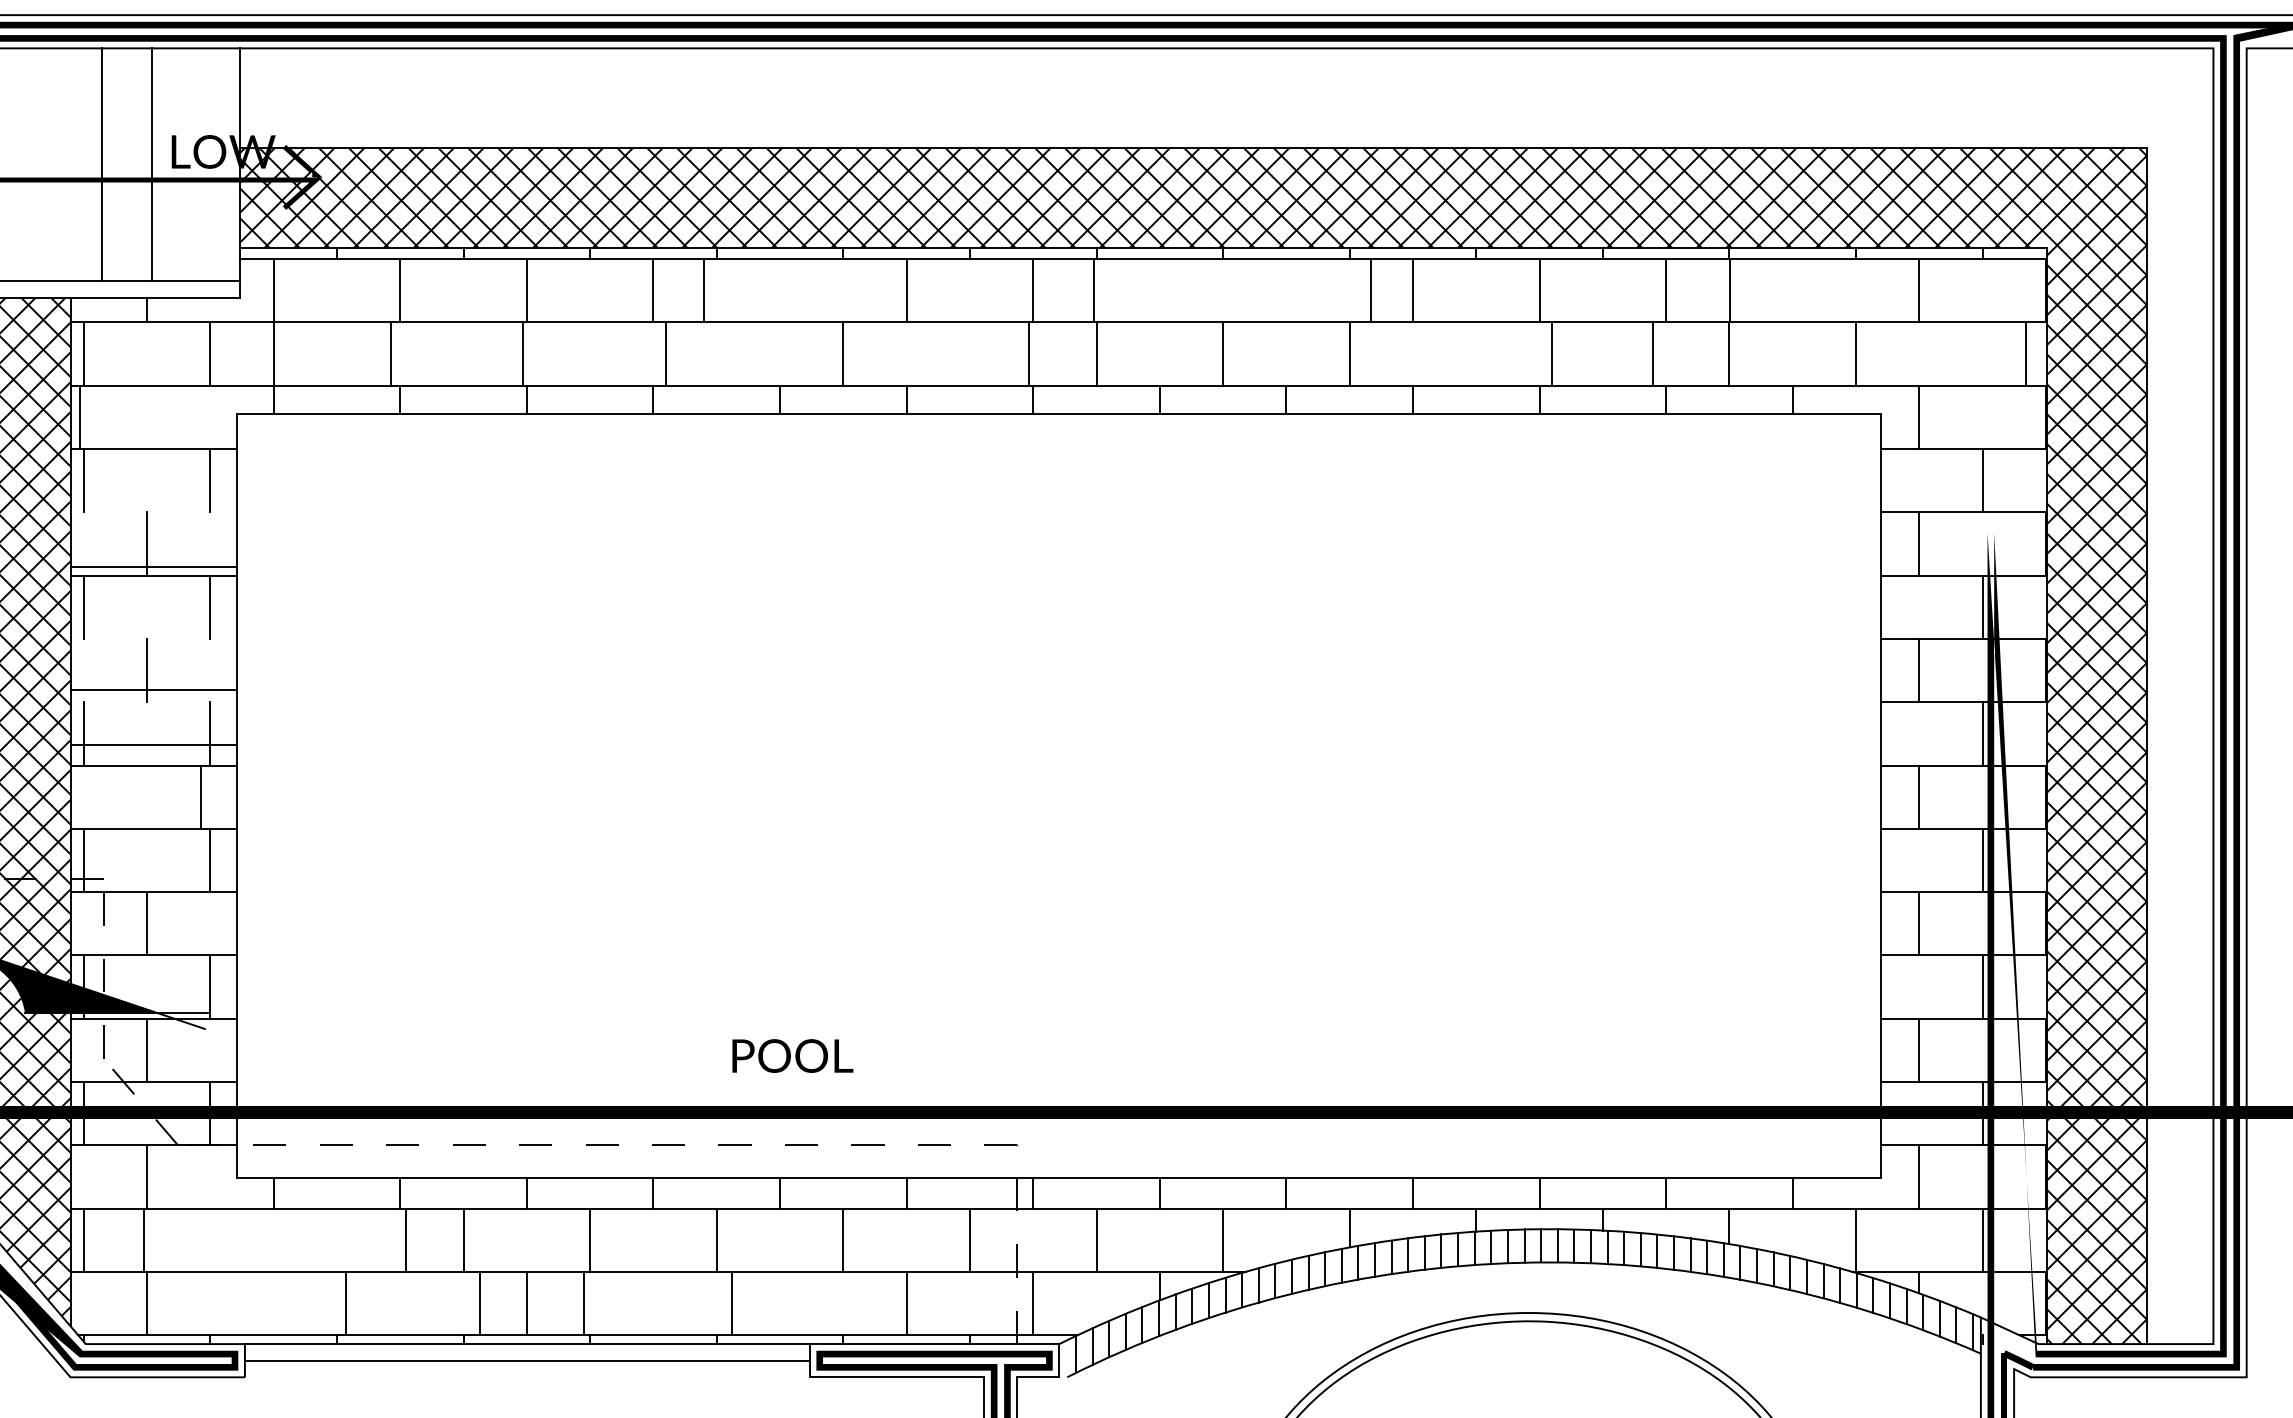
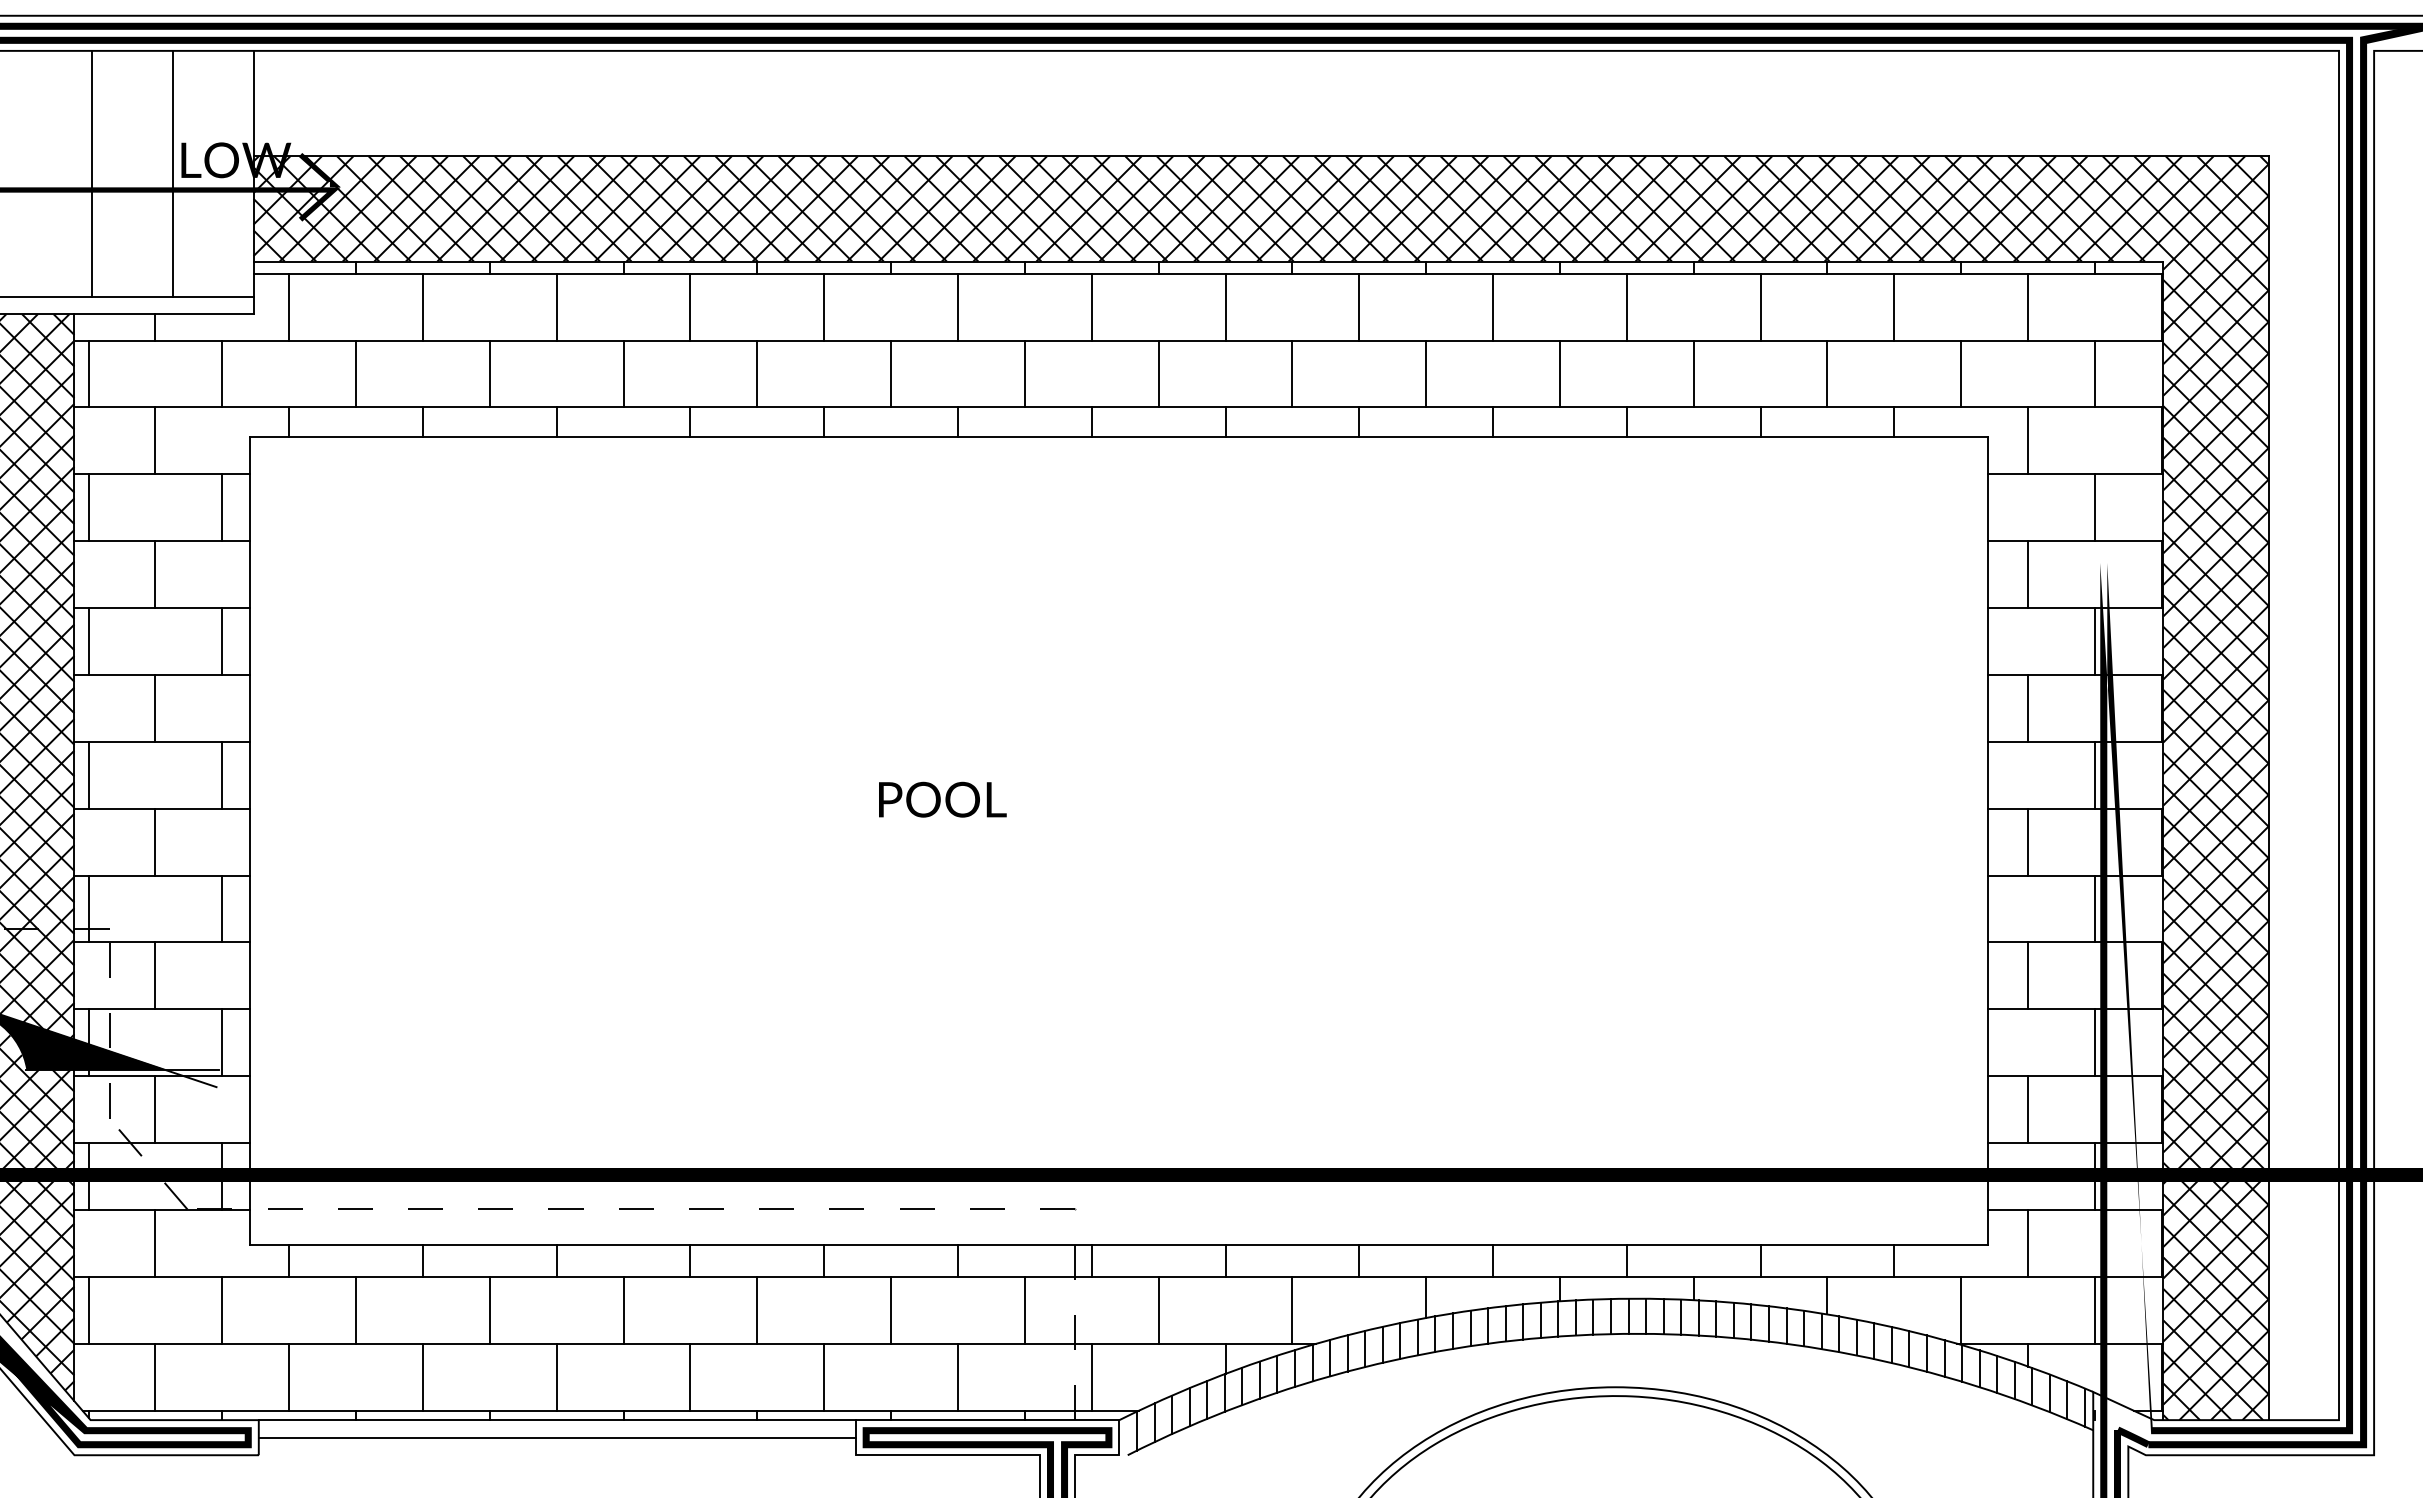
line: (101, 164) -> (172, 173), moved
line: (151, 164) -> (92, 173), moved
line: (704, 290) -> (824, 306), moved
line: (1093, 290) -> (1225, 306), moved
line: (1370, 290) -> (1359, 306), moved
line: (1730, 290) -> (1894, 306), moved
line: (274, 353) -> (356, 373), moved
line: (390, 353) -> (489, 373), moved
line: (522, 353) -> (623, 373), moved
line: (665, 353) -> (757, 373), moved
line: (1028, 353) -> (1024, 373), moved
line: (1551, 353) -> (1559, 373), moved
line: (1652, 353) -> (1693, 373), moved
line: (2026, 353) -> (2095, 373), moved
line: (80, 417) -> (155, 440), moved
line: (153, 567) -> (162, 541), moved
line: (153, 689) -> (162, 674), moved
line: (153, 744) -> (162, 741), moved
line: (201, 796) -> (155, 841), moved
text: (792, 1055) -> (942, 799), moved
line: (144, 1239) -> (222, 1309), moved
line: (406, 1239) -> (356, 1309), moved
line: (345, 1302) -> (289, 1376), moved
line: (479, 1302) -> (422, 1376), moved
line: (584, 1302) -> (690, 1376), moved
line: (732, 1302) -> (824, 1376), moved

